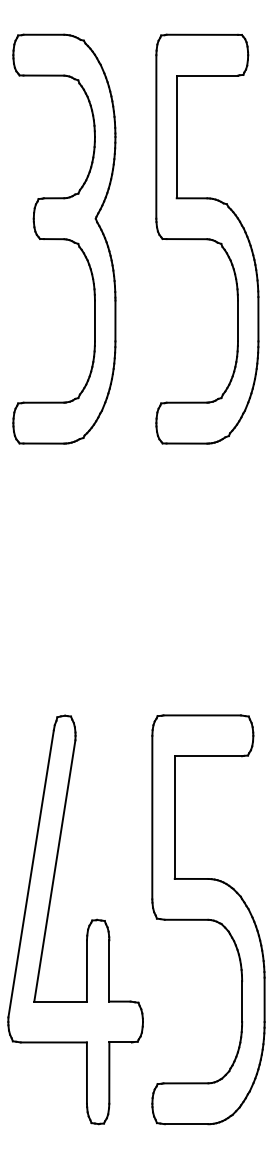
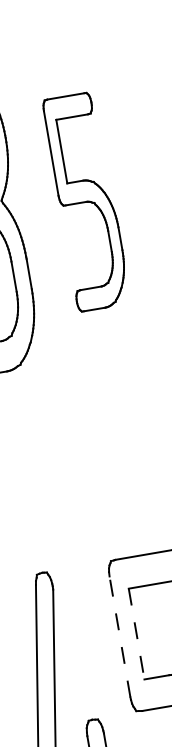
part: (207, 238) -> (86, 201), size x0.7
line: (152, 817) -> (120, 636), solid -> dashed
line: (174, 818) -> (136, 634), solid -> dashed

